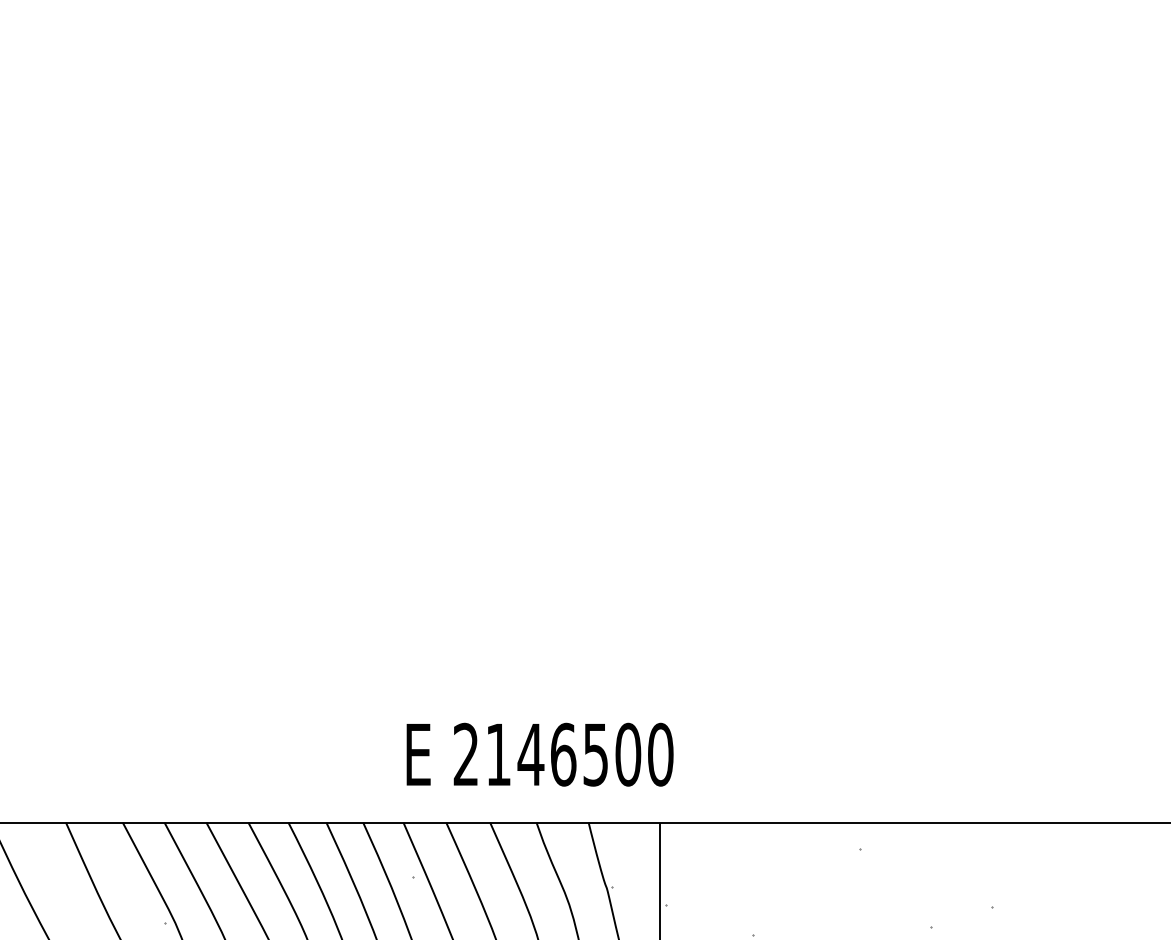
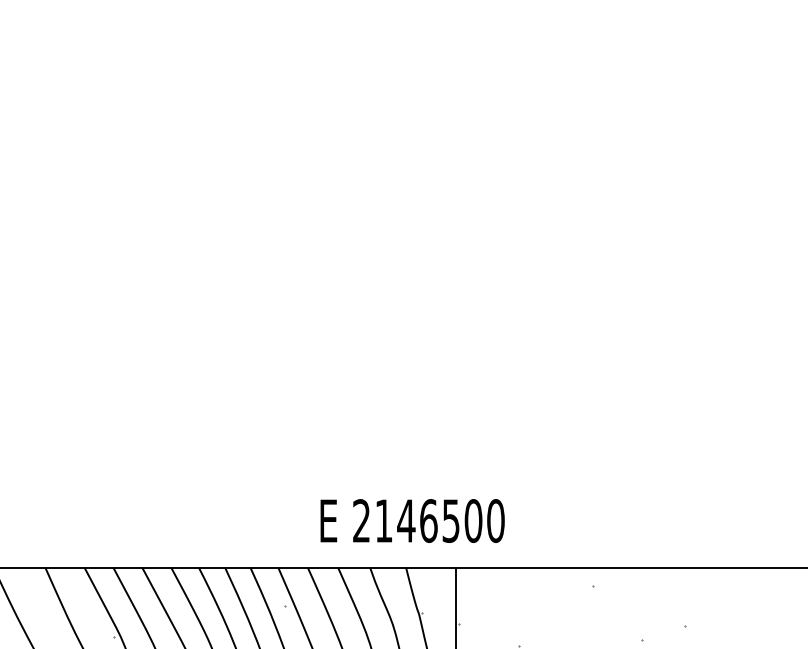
text: (539, 753) -> (412, 520), moved

